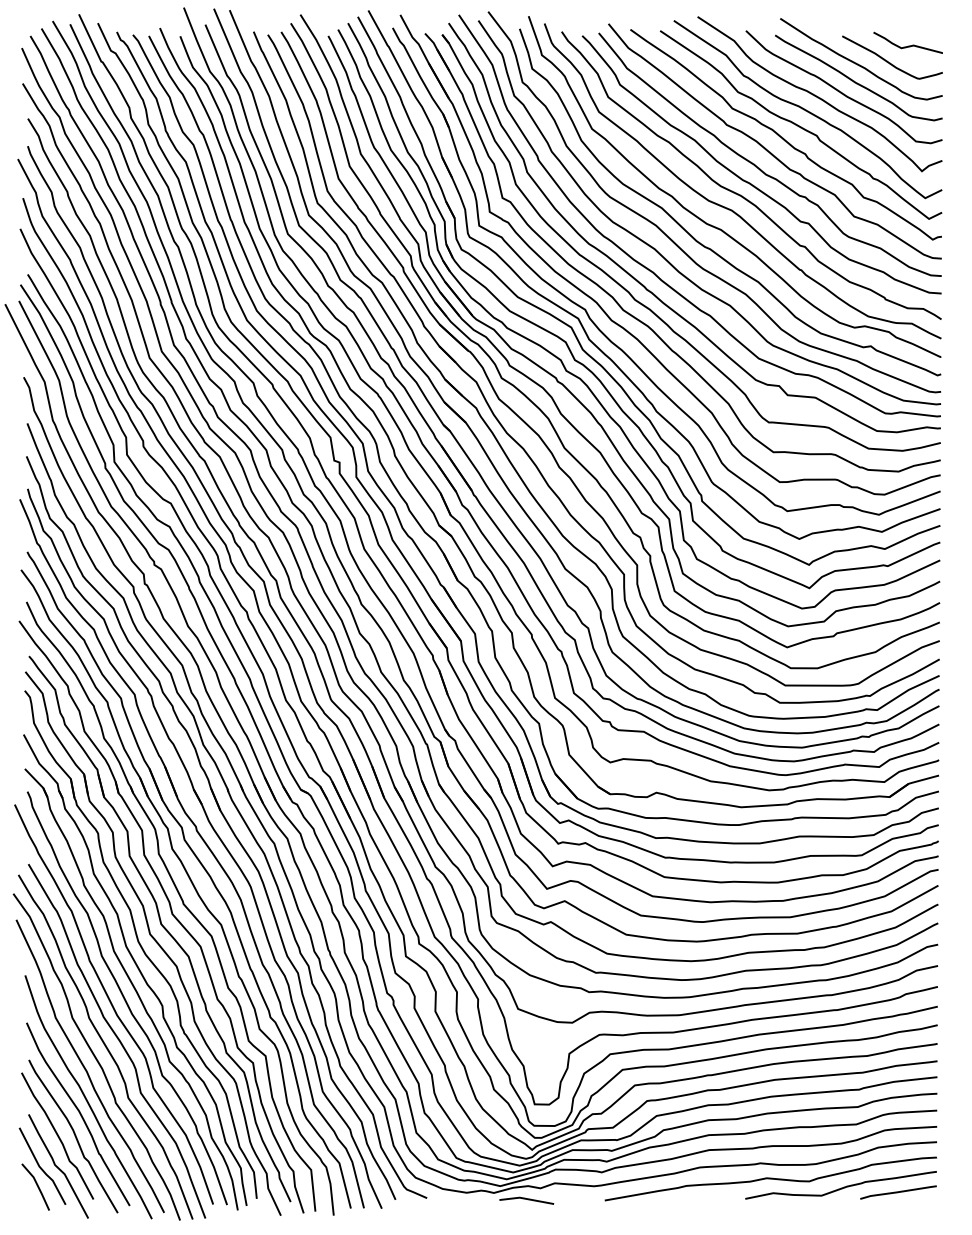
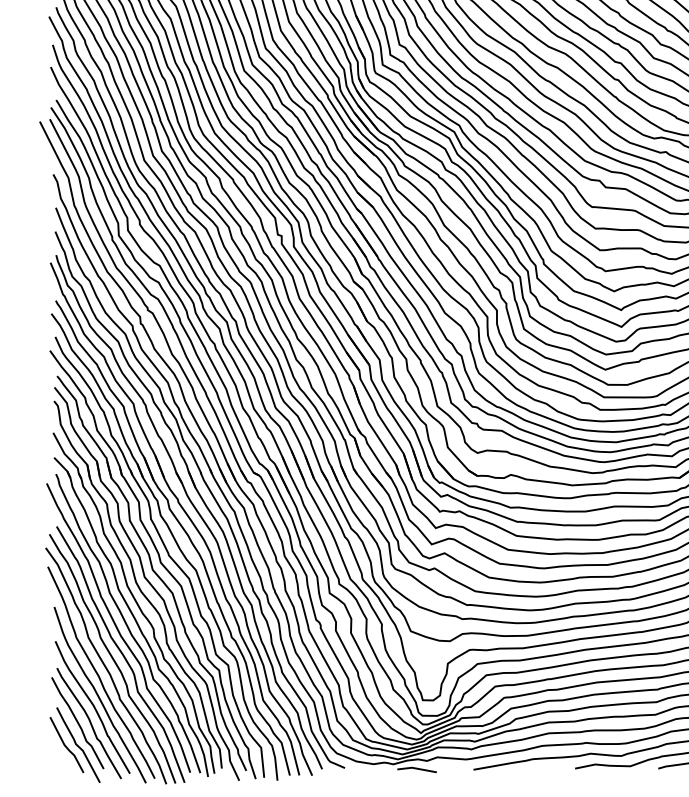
line: (36, 1185) -> (62, 758), removed

